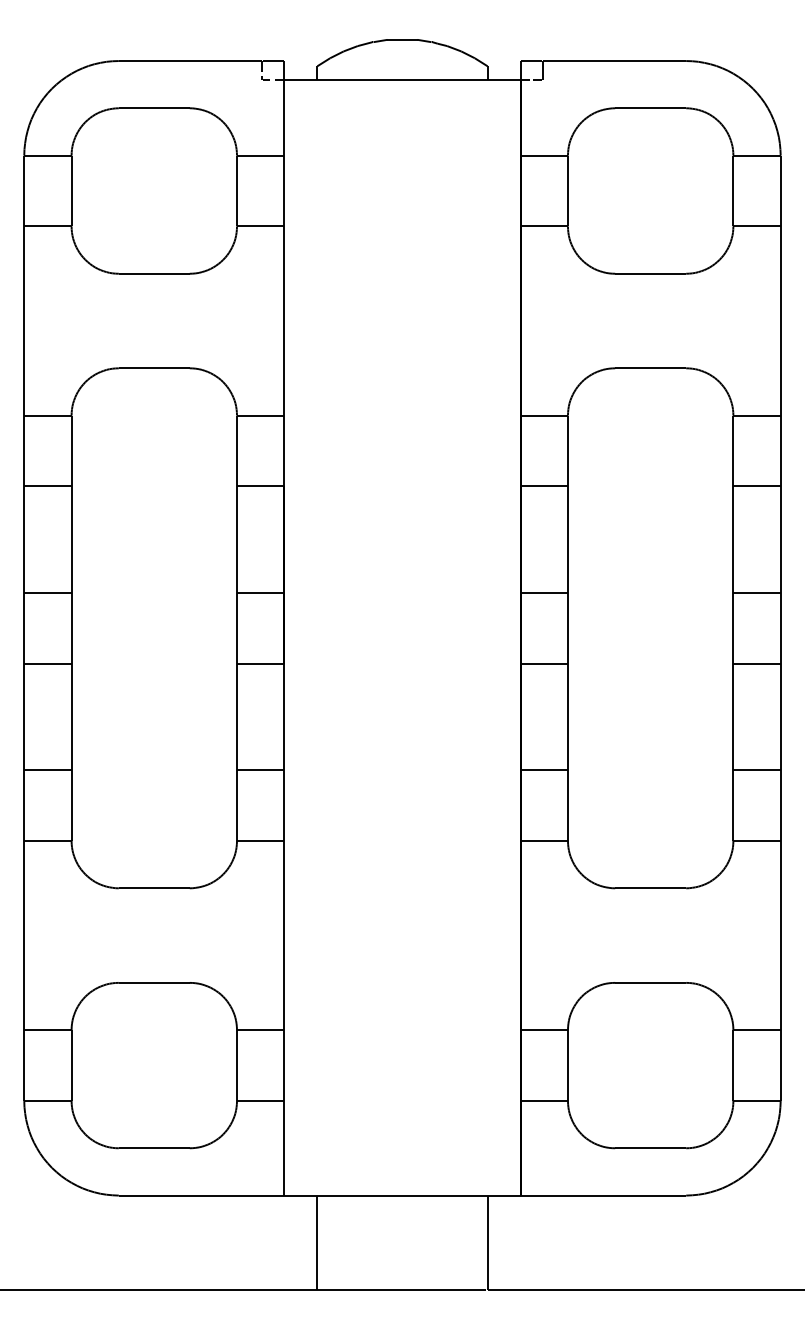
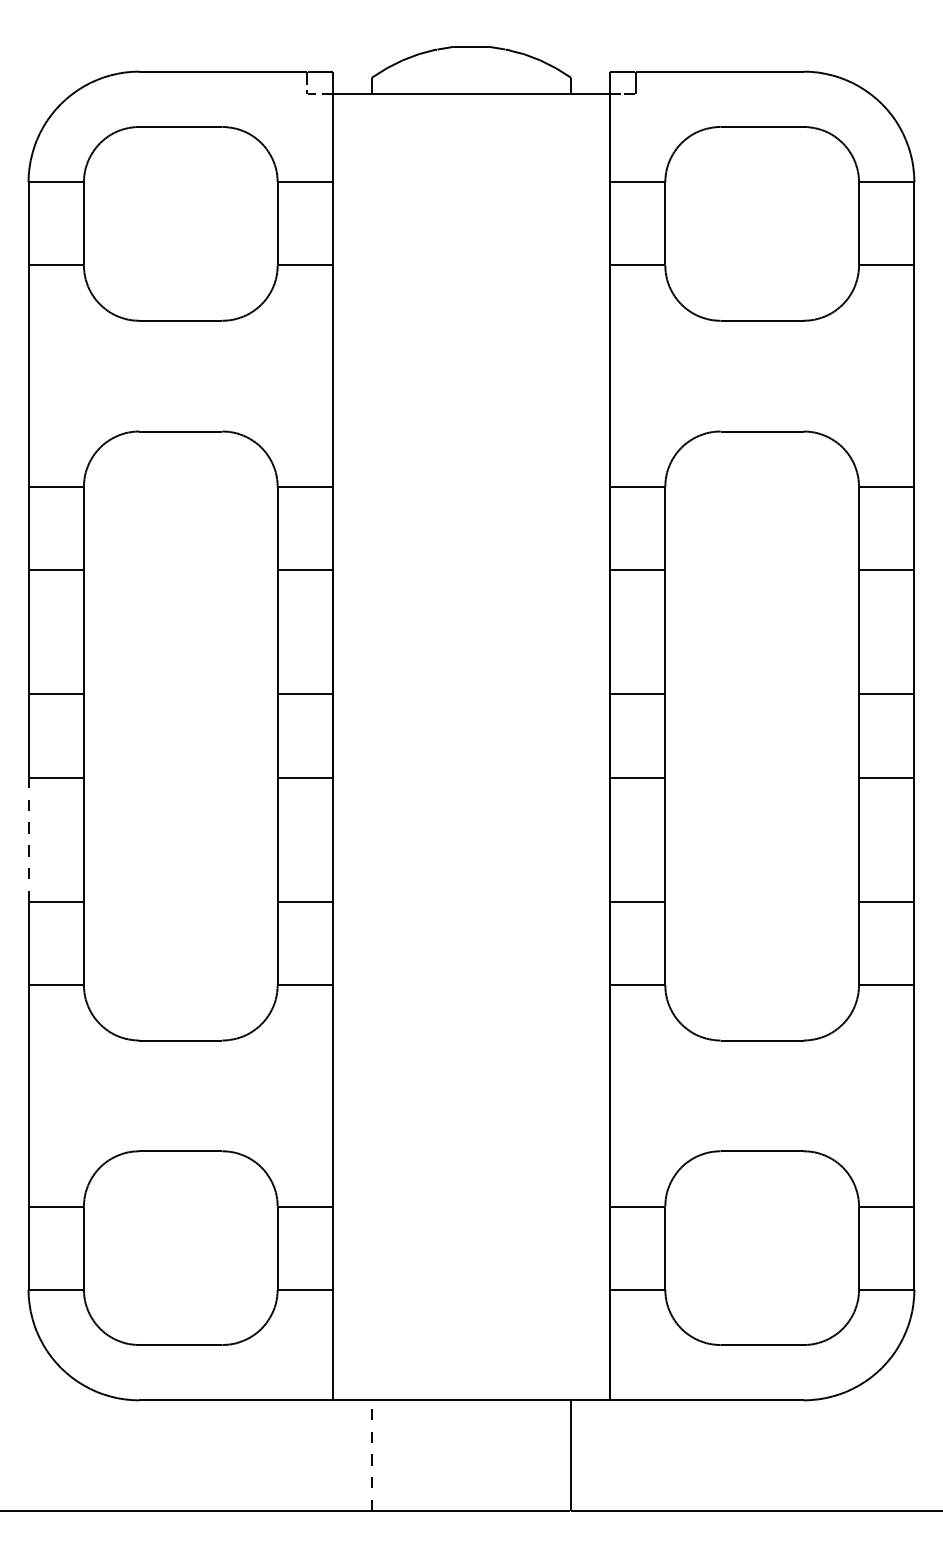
line: (24, 716) -> (28, 839), solid -> dashed
line: (317, 1242) -> (371, 1455), solid -> dashed

